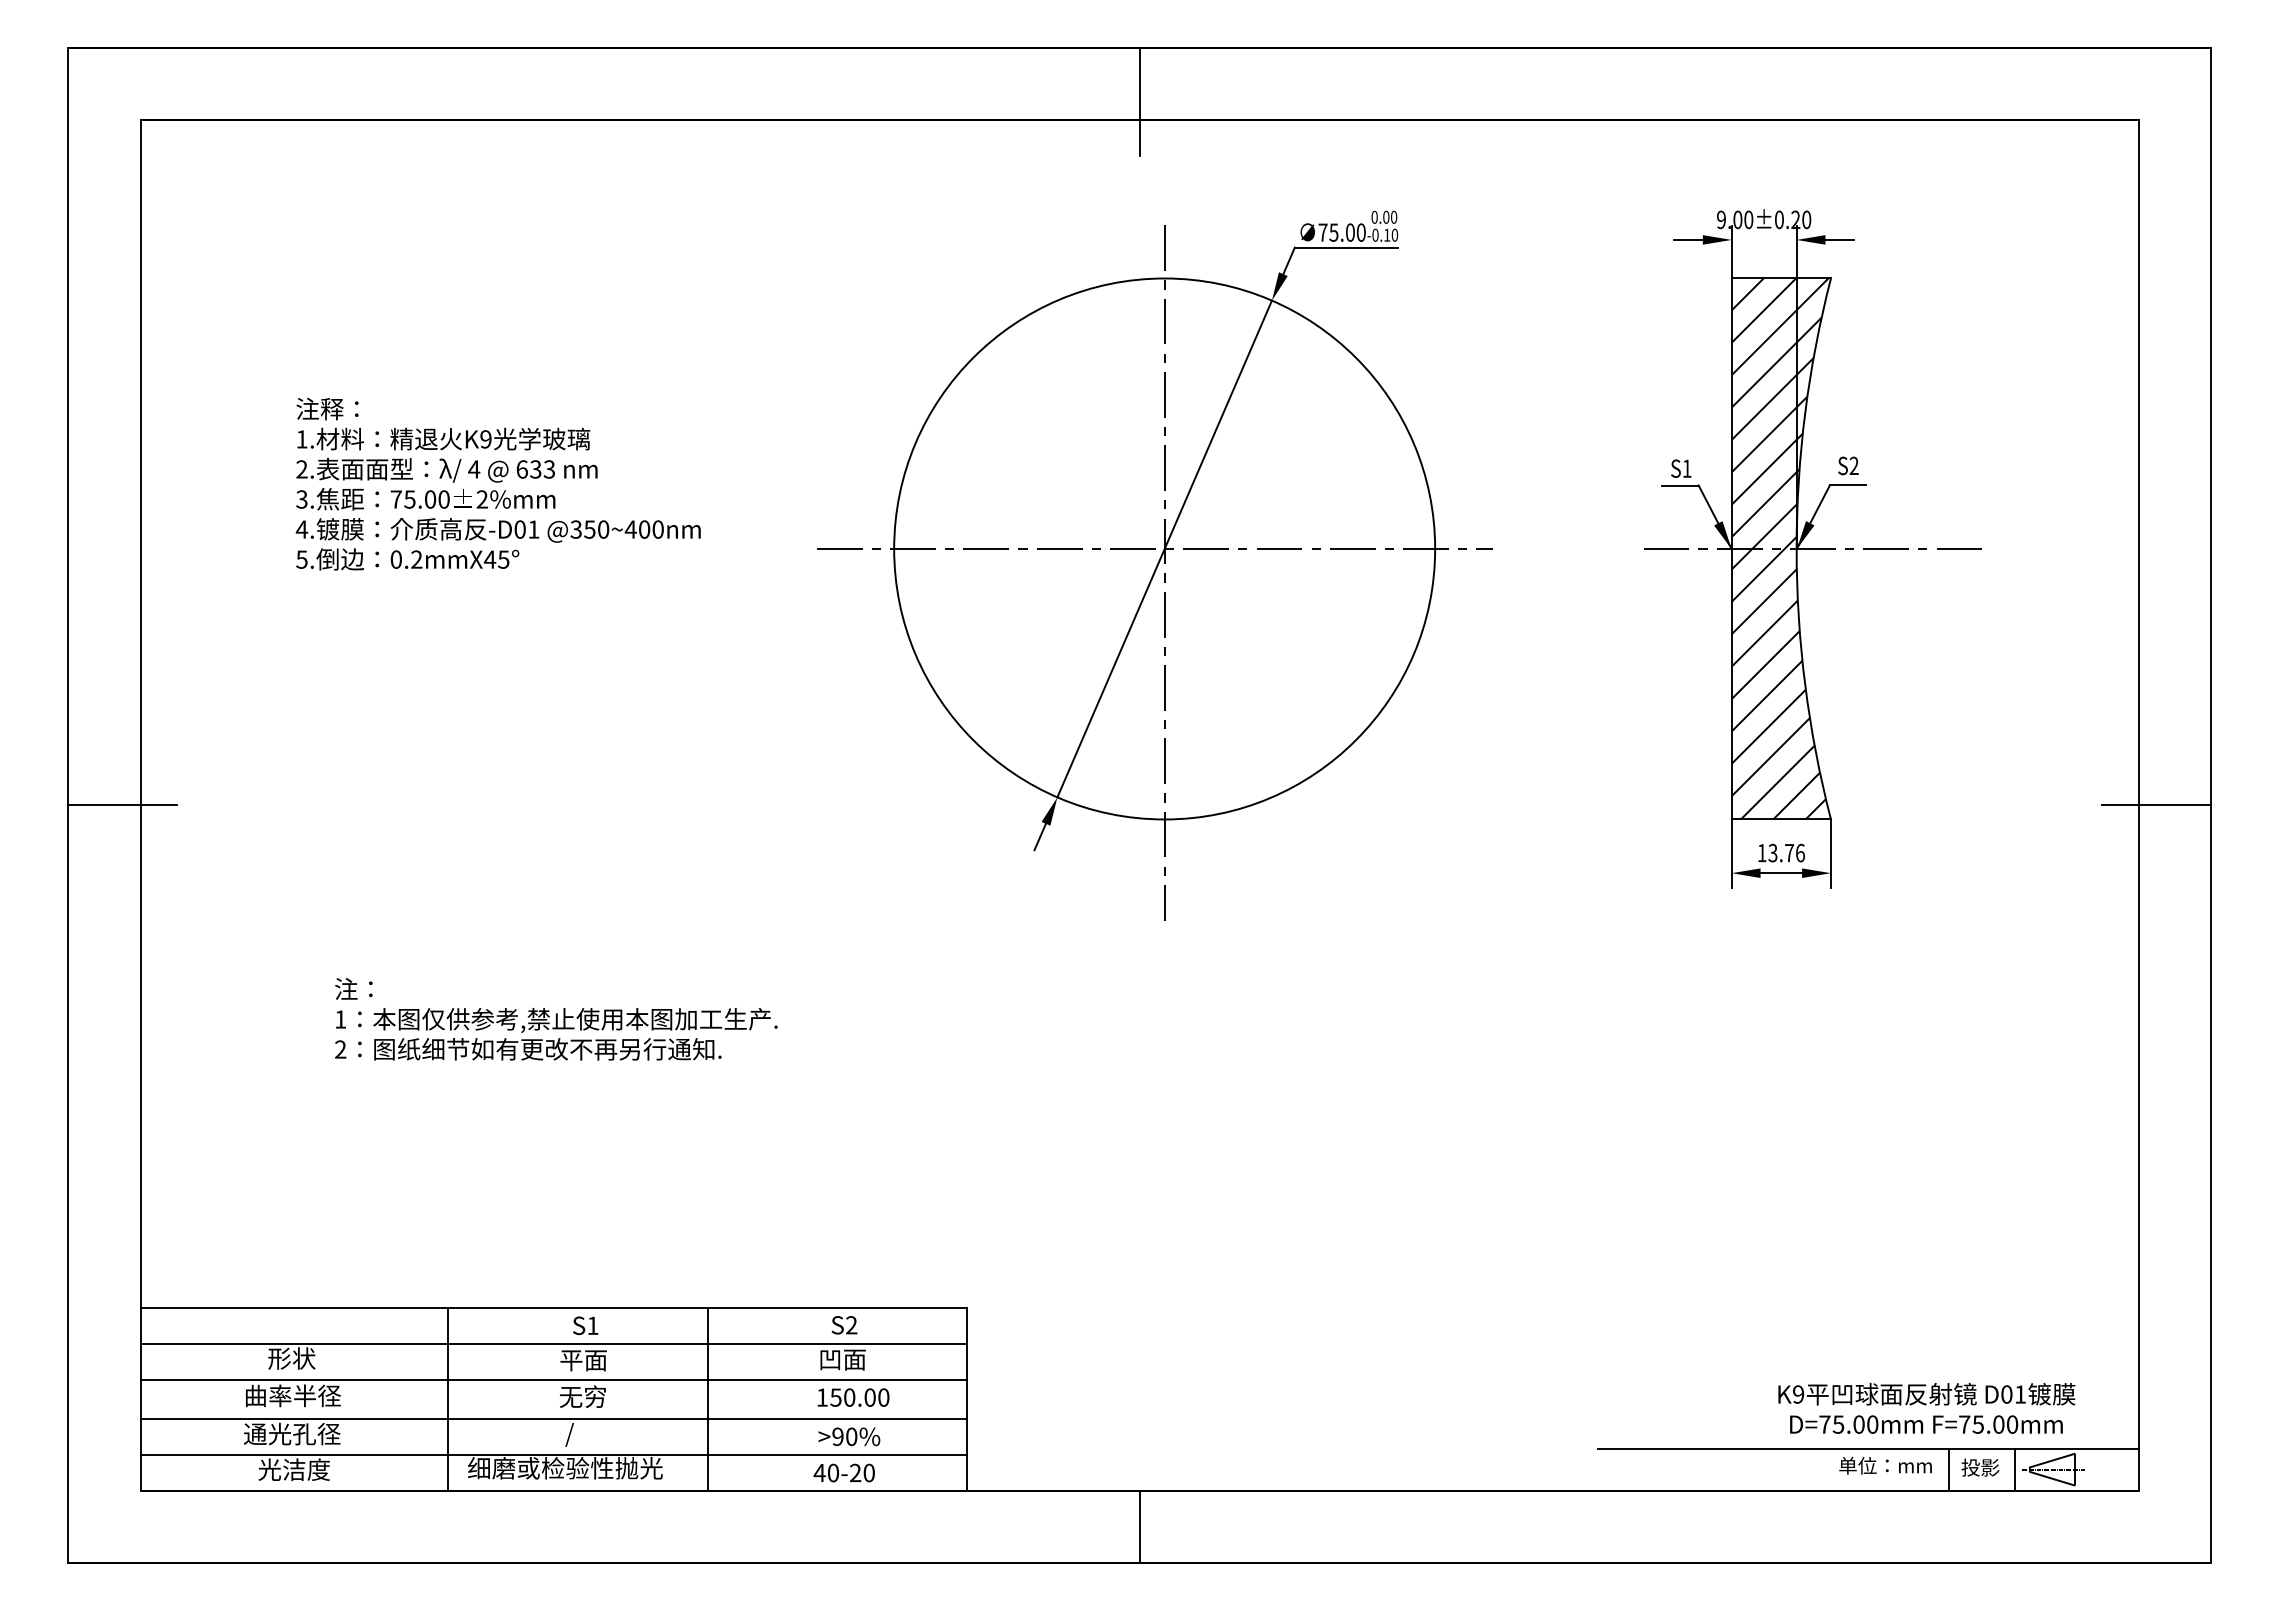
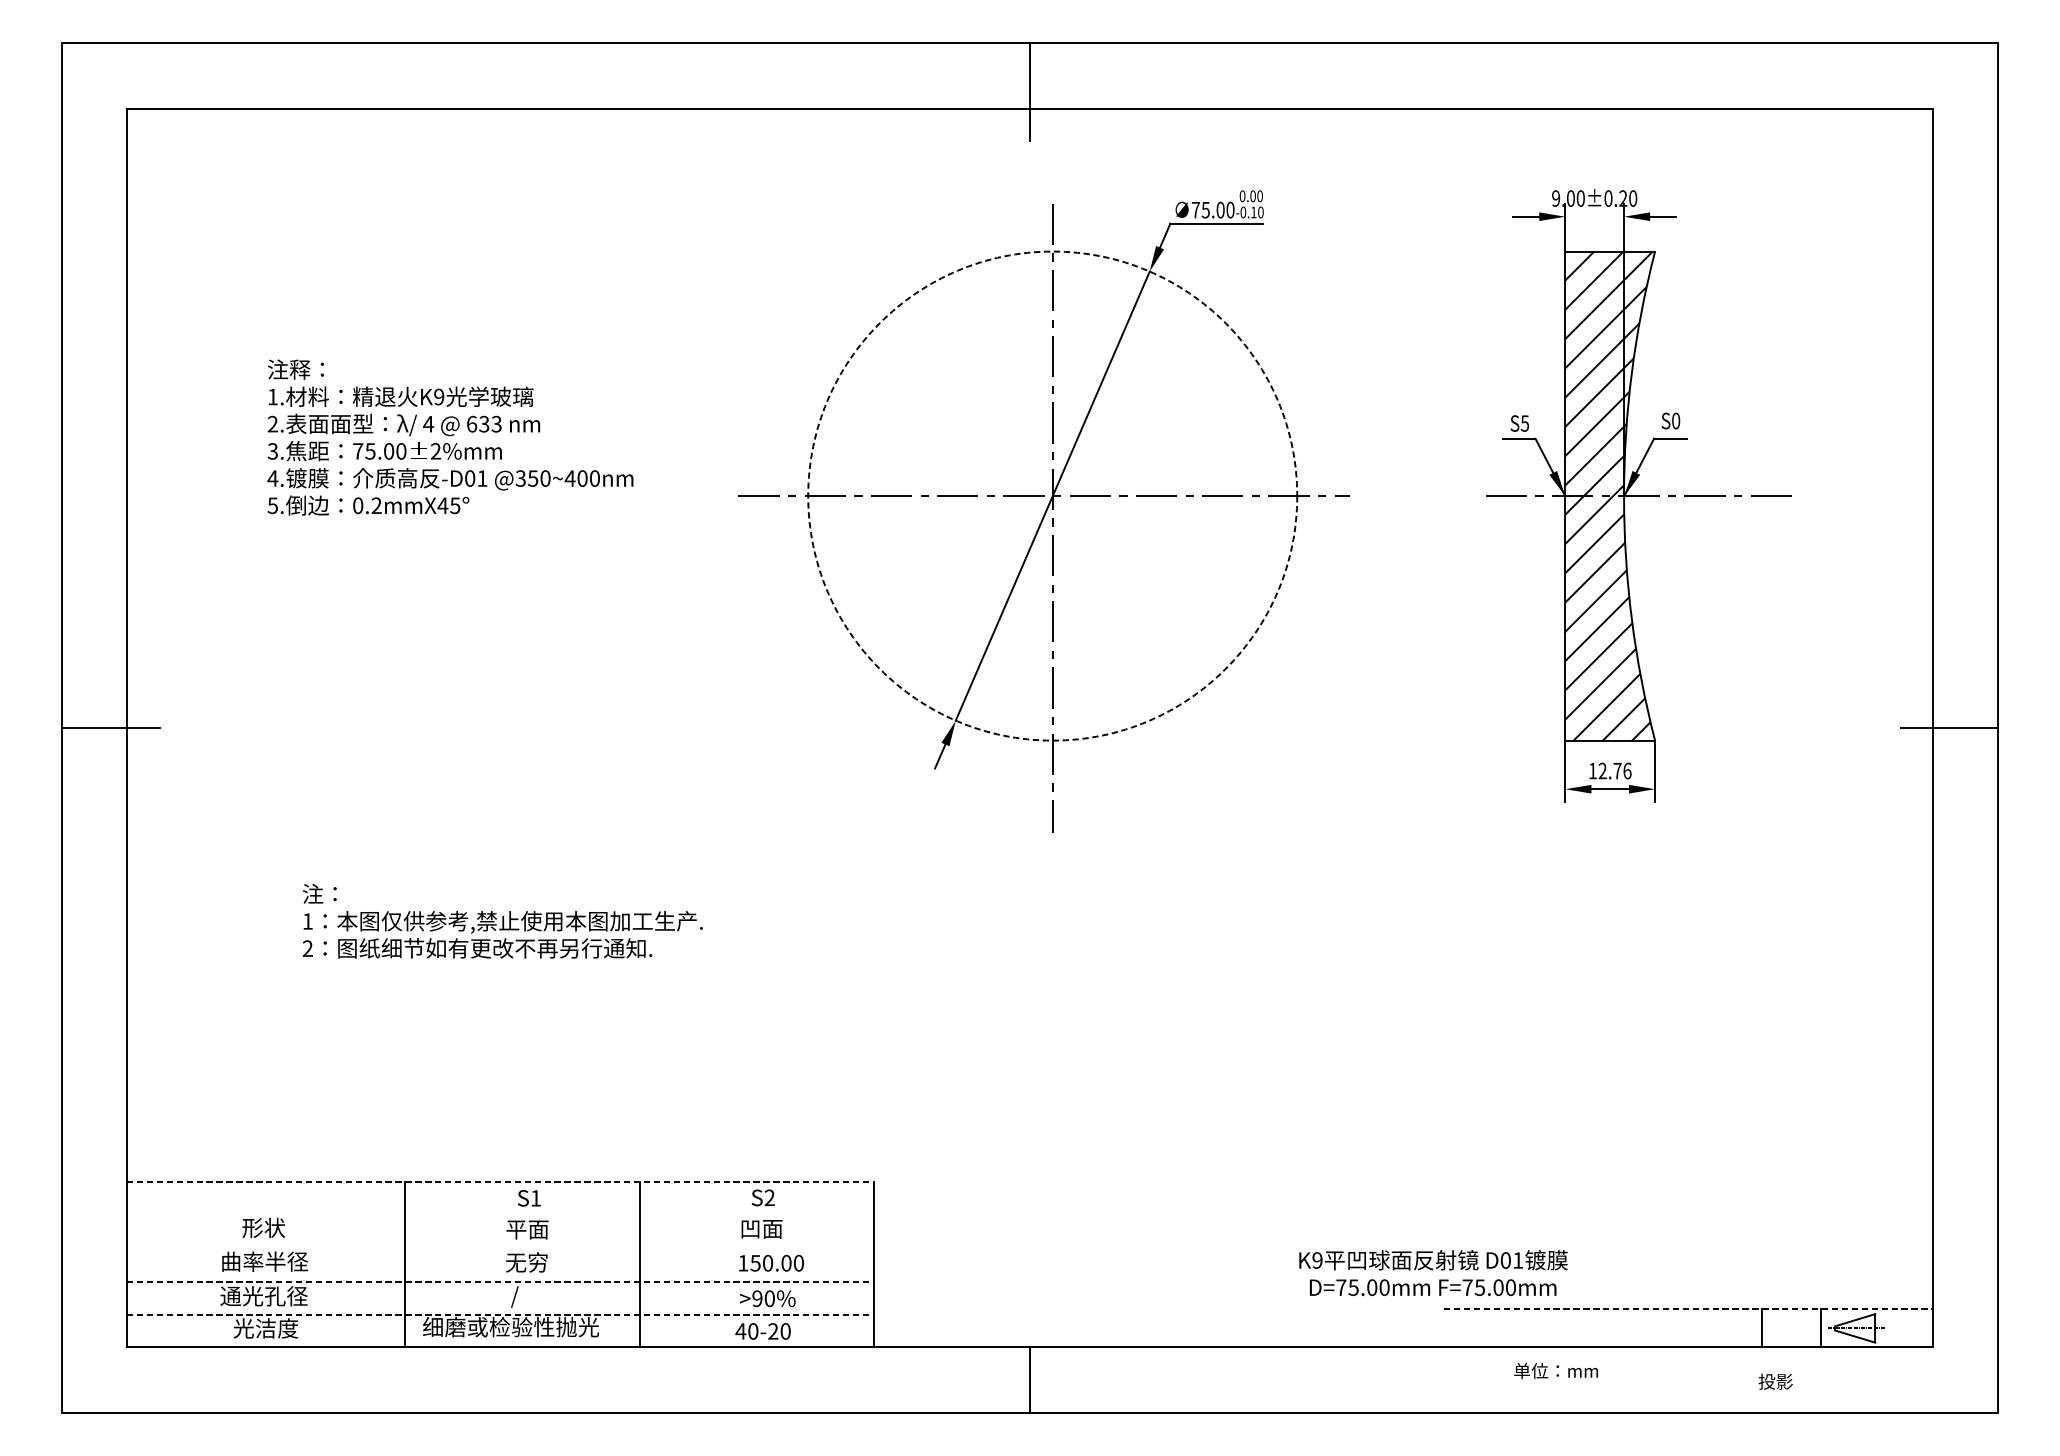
text: (1853, 465) -> (1675, 420), S2 -> S0
text: (1686, 468) -> (1524, 423), S1 -> S5
circle: (1164, 548) -> (1052, 495), solid -> dashed
text: (1772, 853) -> (1602, 771), 13.76 -> 12.76
line: (554, 1308) -> (501, 1182), solid -> dashed
line: (553, 1344) -> (500, 1215), removed
line: (553, 1379) -> (500, 1246), removed
text: (1926, 1408) -> (1433, 1273), moved
line: (554, 1418) -> (501, 1282), solid -> dashed
line: (1868, 1448) -> (1689, 1309), solid -> dashed
line: (554, 1454) -> (501, 1314), solid -> dashed
text: (1885, 1465) -> (1556, 1370), moved
text: (1980, 1467) -> (1775, 1381), moved

